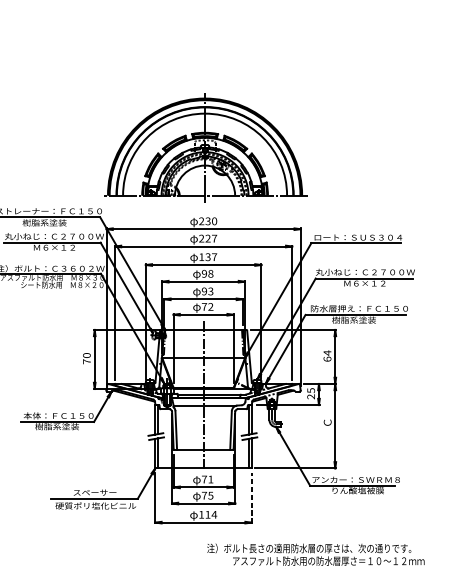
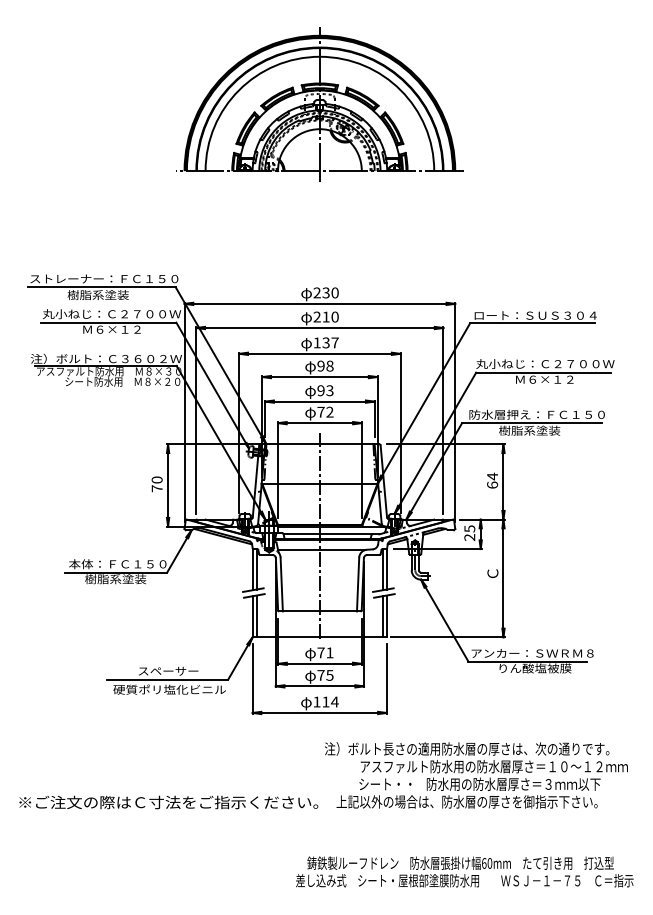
part: (204, 147) -> (319, 104), moved
text: (211, 238) -> (330, 316), 227 -> 210
line: (251, 498) -> (386, 679), dashed -> solid

